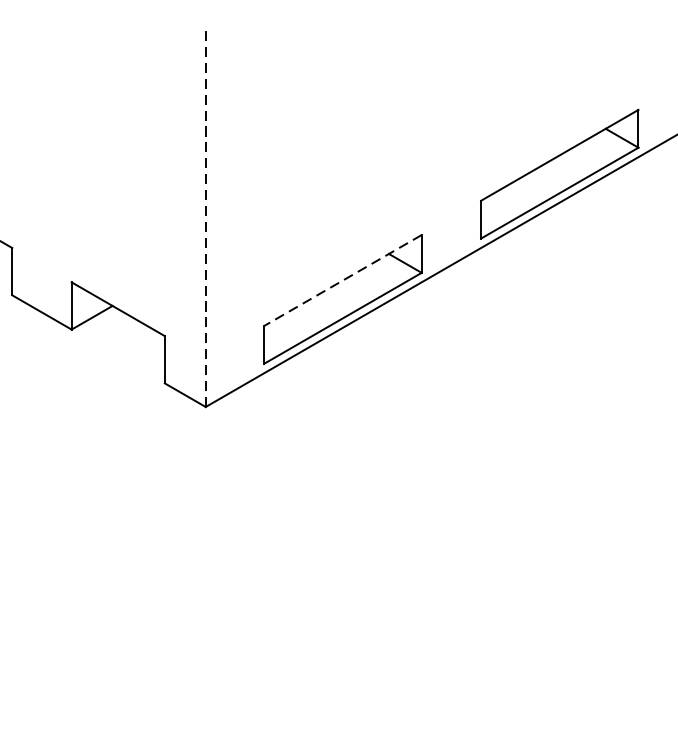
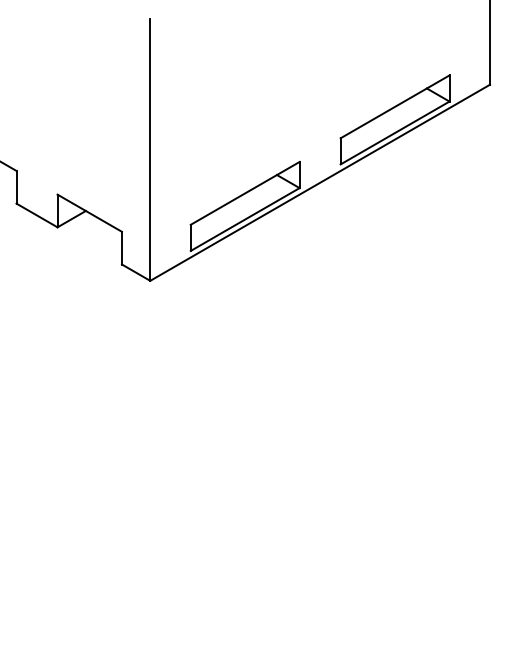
line: (206, 218) -> (150, 150), dashed -> solid
line: (343, 280) -> (245, 193), dashed -> solid

